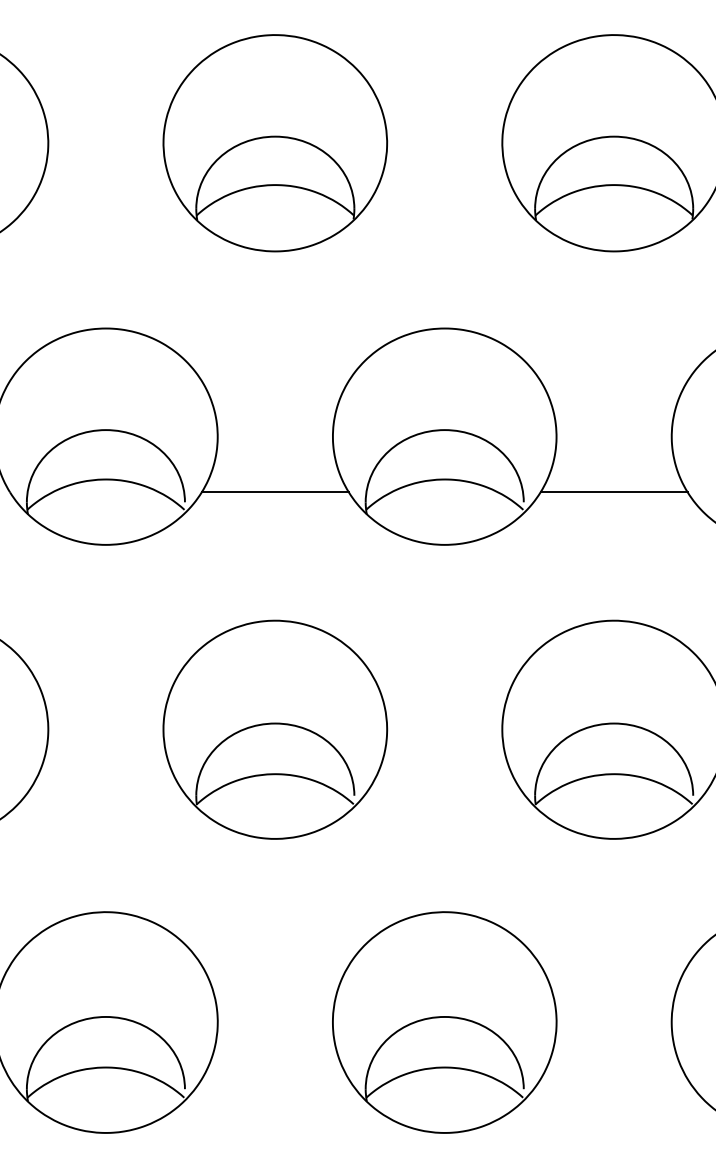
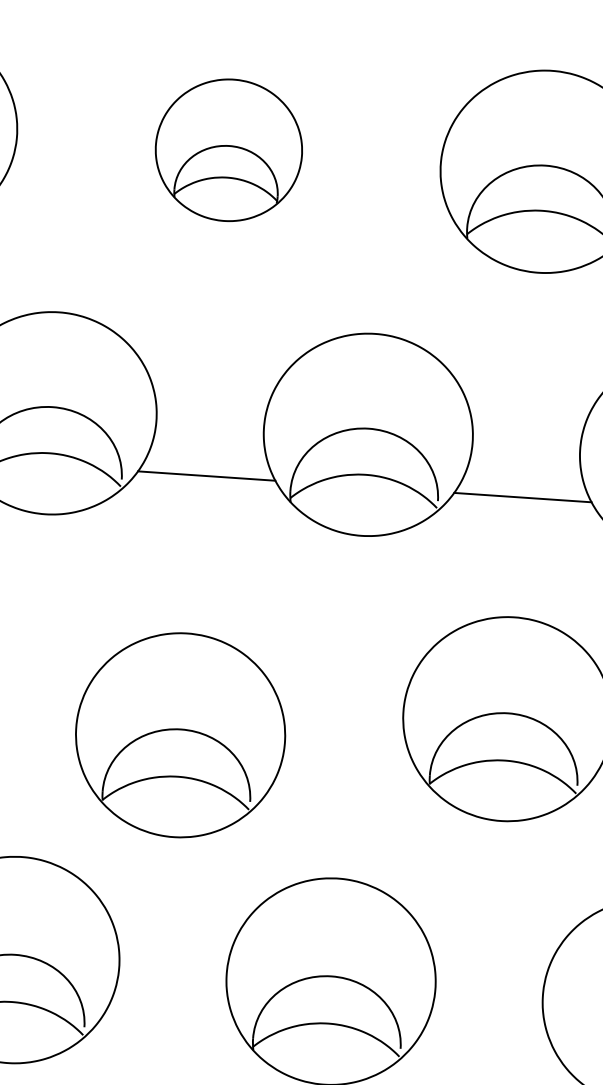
part: (275, 143) -> (229, 150), size x0.7
part: (275, 729) -> (180, 735), moved

